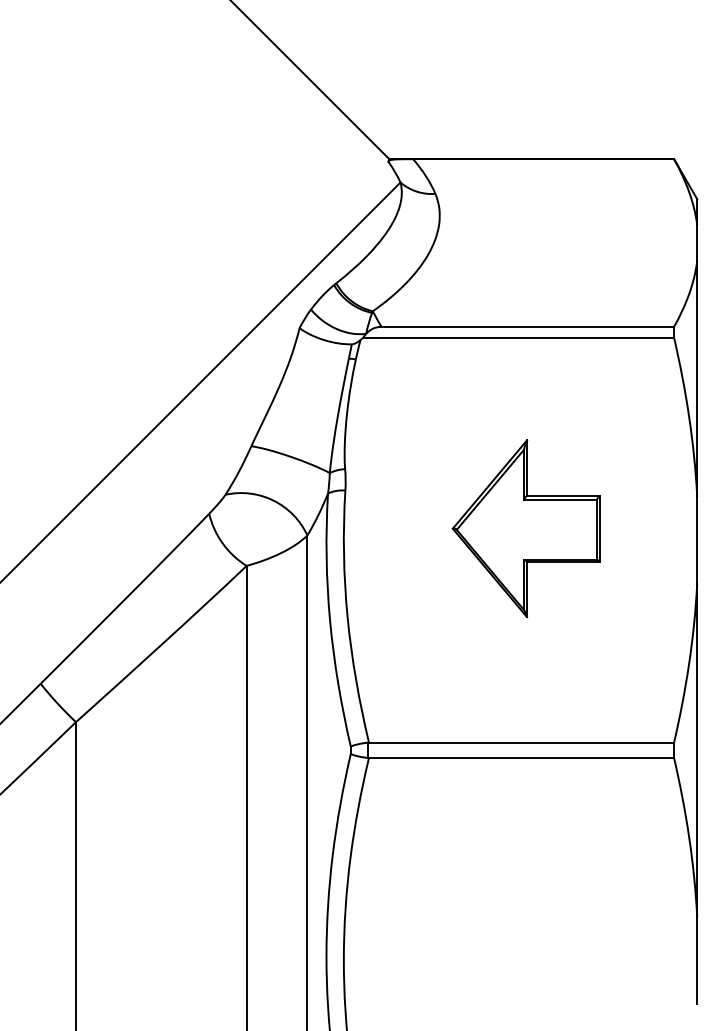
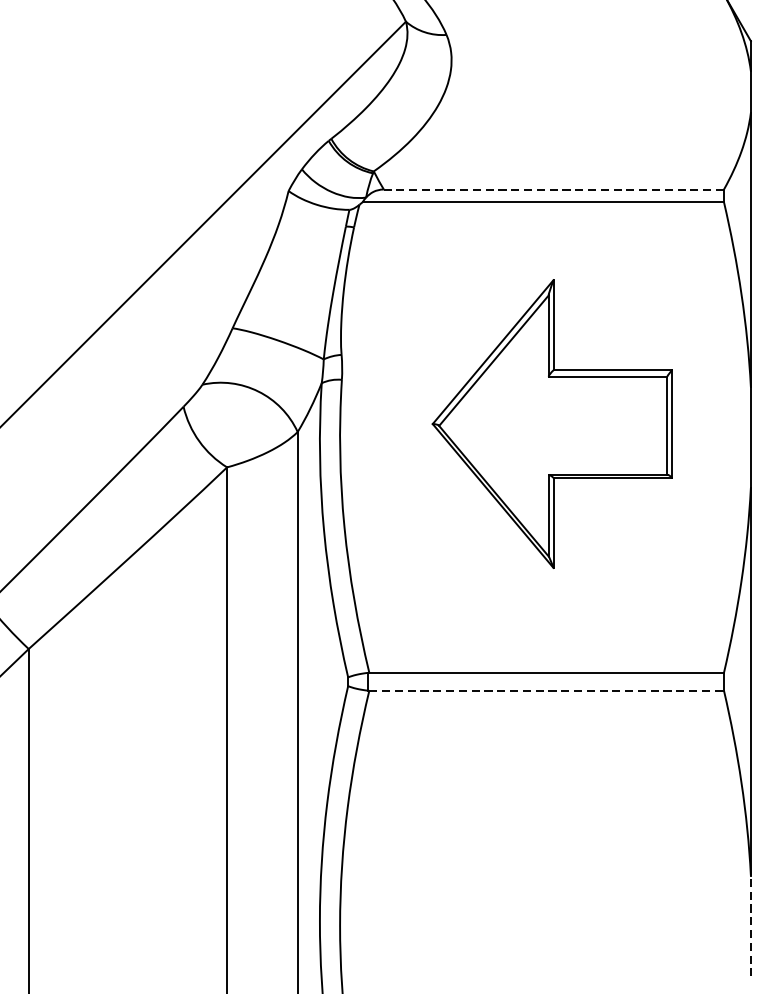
line: (527, 326) -> (553, 189), solid -> dashed
part: (525, 528) -> (551, 423), size x1.4
line: (521, 758) -> (546, 691), solid -> dashed
line: (697, 959) -> (751, 924), solid -> dashed

